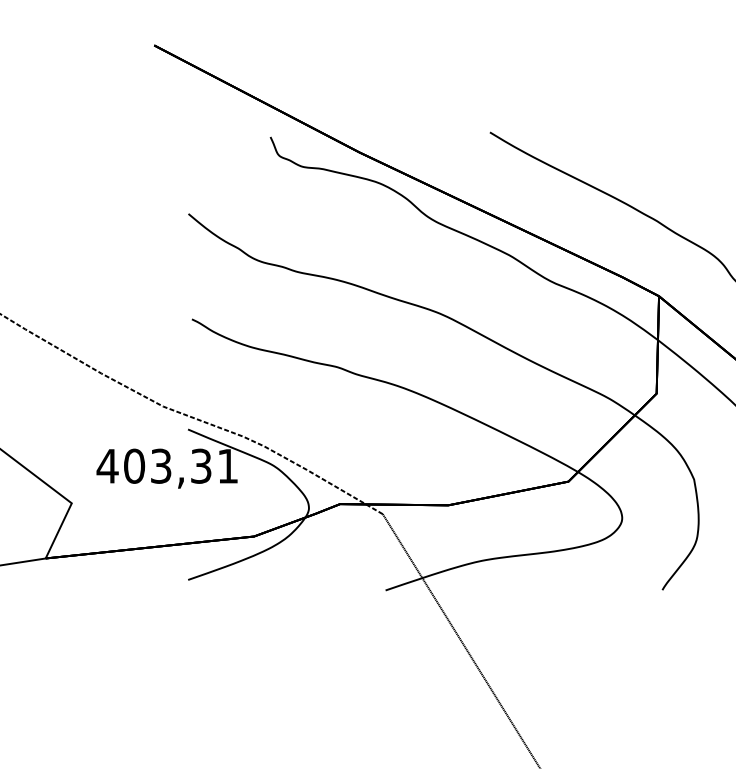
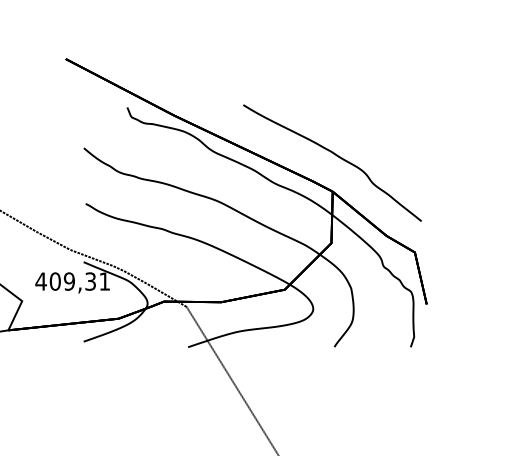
text: (159, 466) -> (68, 281), 403,31 -> 409,31

